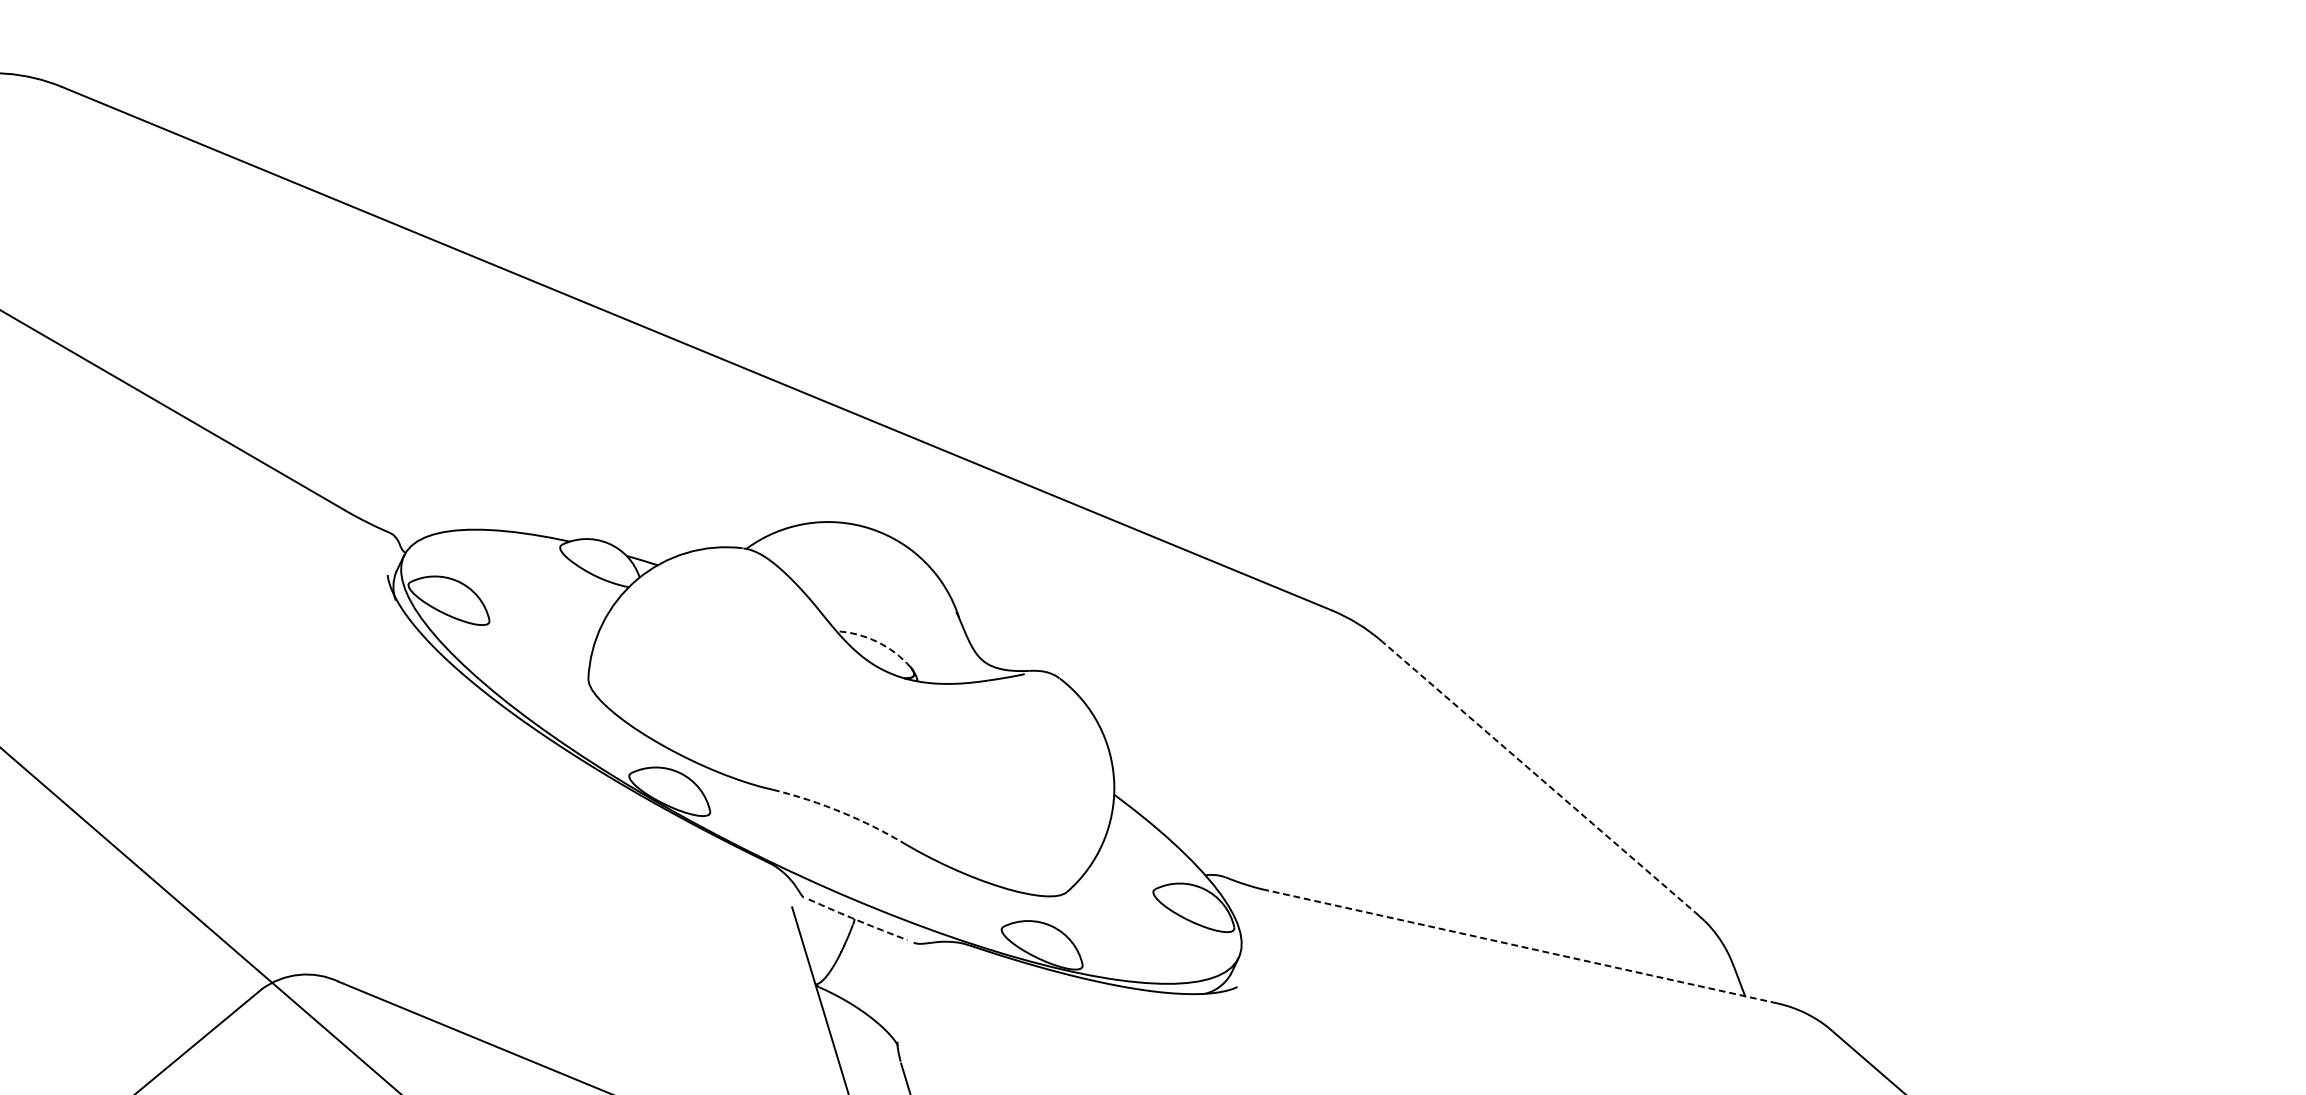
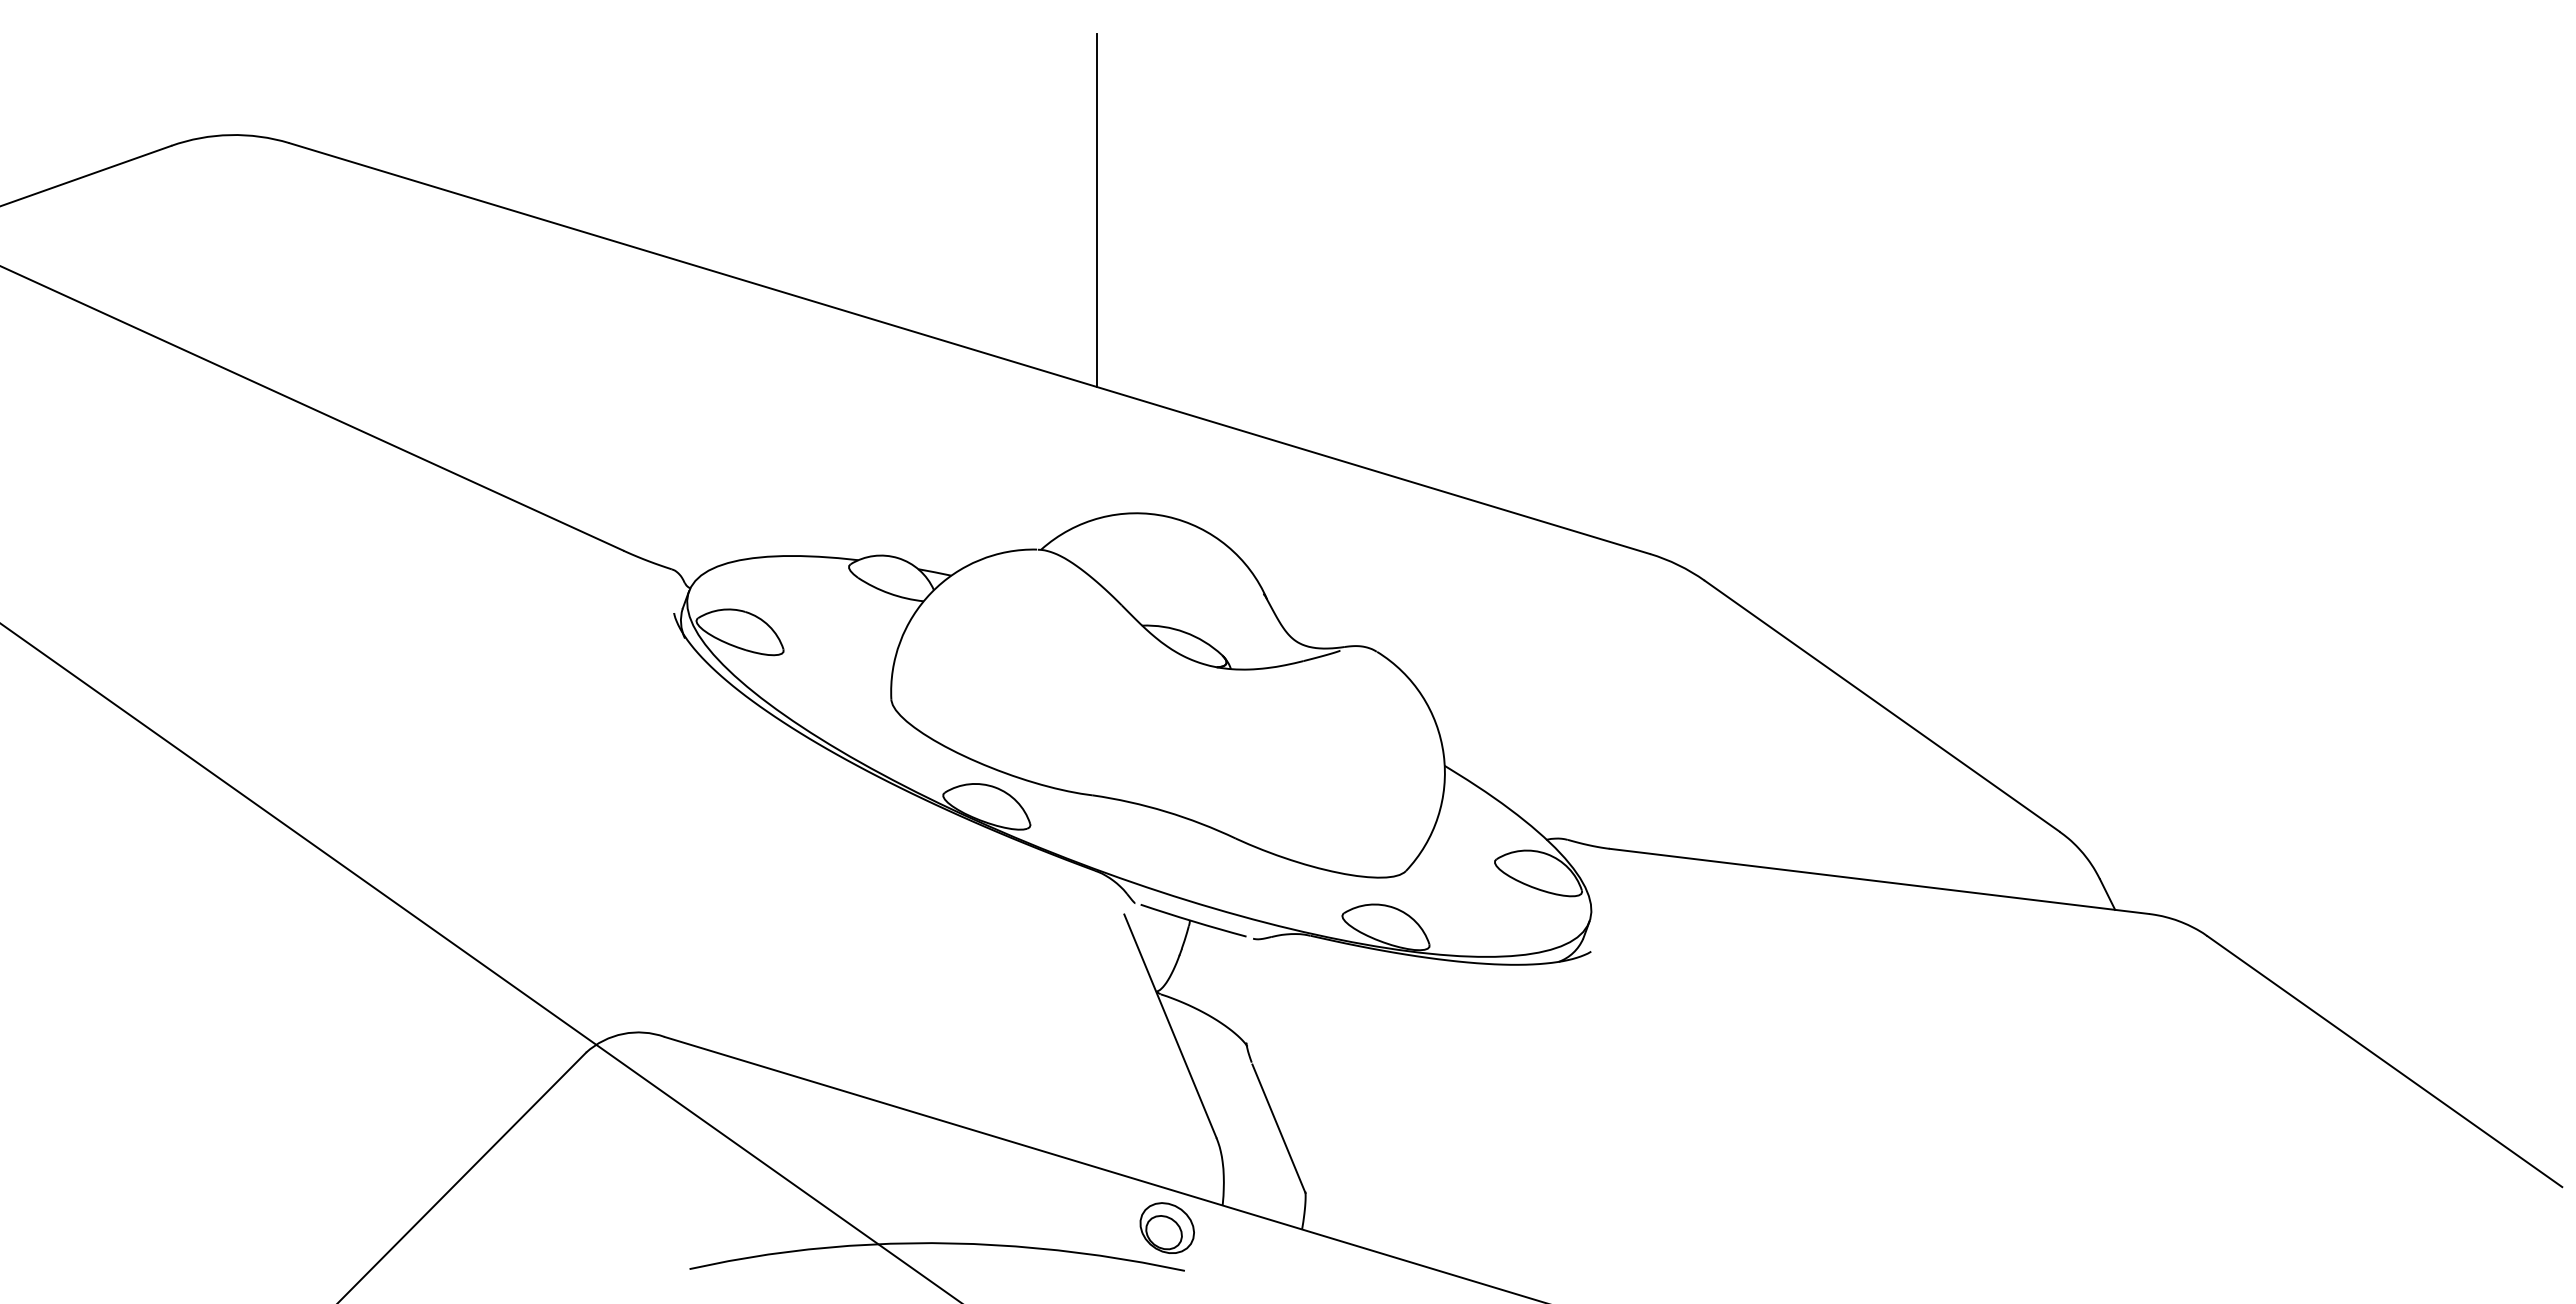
line: (831, 227) -> (1096, 210), added
arc: (876, 641) -> (1184, 632), dashed -> solid
line: (1539, 777) -> (1881, 705), dashed -> solid
arc: (841, 812) -> (1165, 811), dashed -> solid
arc: (857, 920) -> (1193, 921), dashed -> solid
line: (1521, 946) -> (1879, 881), dashed -> solid

